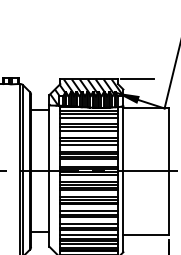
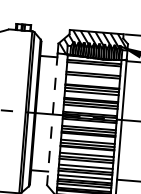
line: (88, 118) -> (93, 68), removed
line: (88, 130) -> (92, 79), removed
line: (49, 176) -> (52, 119), solid -> dashed

